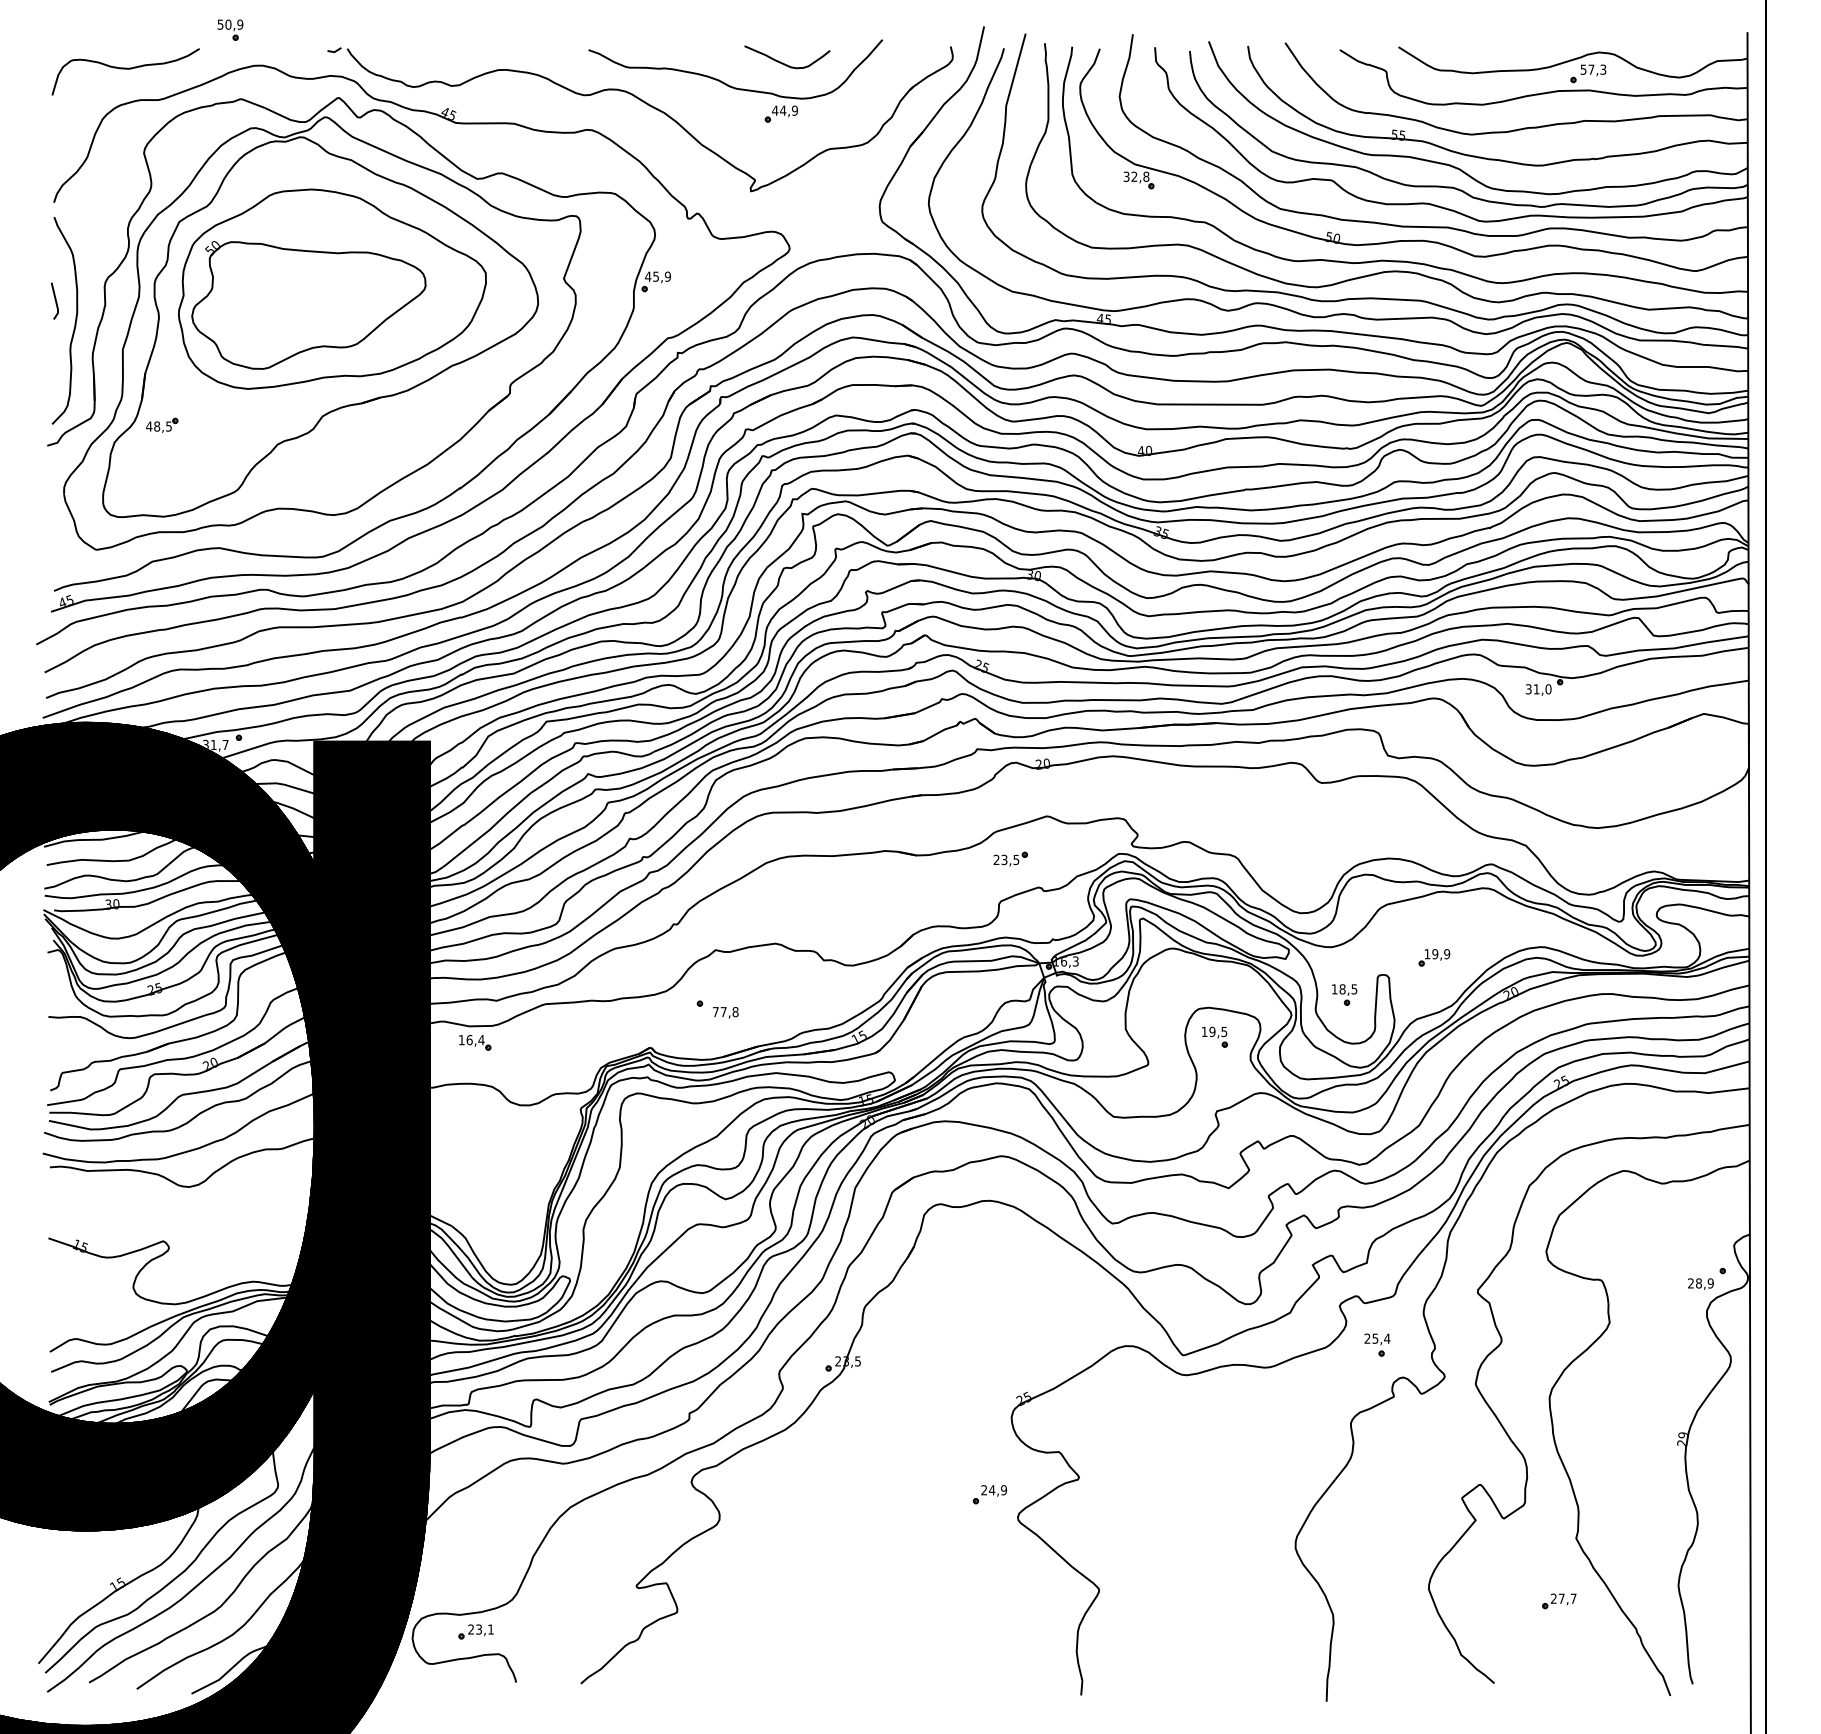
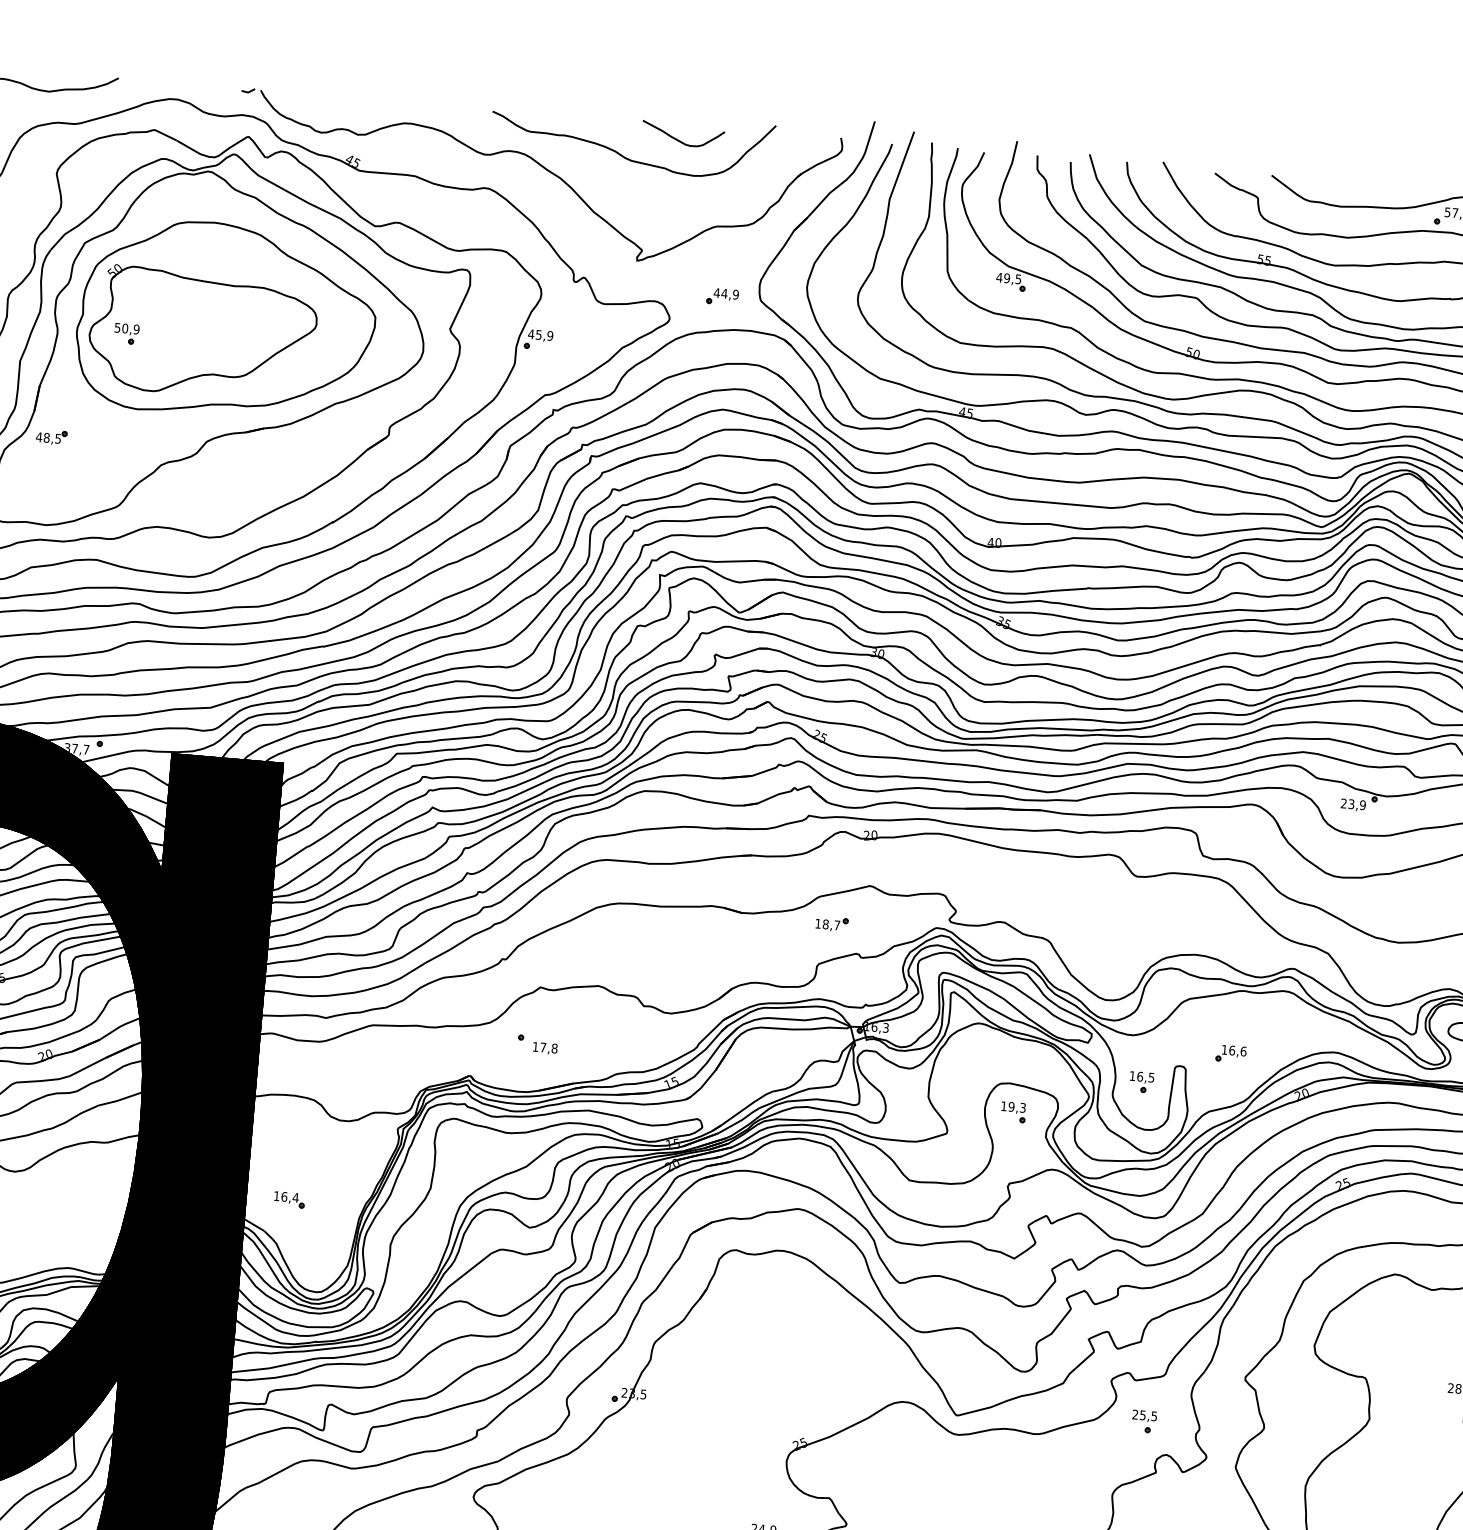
part: (230, 29) -> (126, 333), moved
part: (780, 113) -> (721, 296), moved
text: (1136, 176) -> (1009, 278), 32,8 -> 49,5
text: (1538, 689) -> (1353, 804), 31,0 -> 23,9
text: (213, 744) -> (74, 748), 31,7 -> 37,7
text: (1006, 859) -> (827, 924), 23,5 -> 18,7
text: (1441, 954) -> (1238, 1051), 19,9 -> 16,6
text: (1342, 989) -> (1140, 1076), 18,5 -> 16,5
text: (715, 1012) -> (535, 1047), 77,8 -> 17,8
text: (1224, 1031) -> (1023, 1107), 19,5 -> 19,3
part: (475, 1042) -> (289, 1199), moved
text: (1387, 1338) -> (1154, 1416), 25,4 -> 25,5

